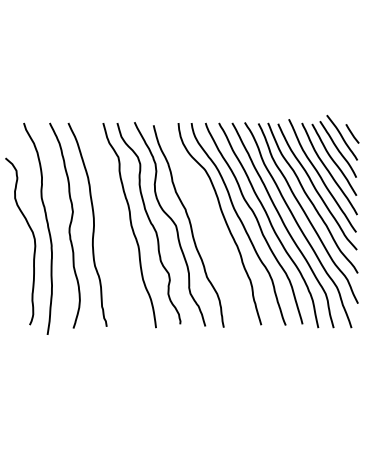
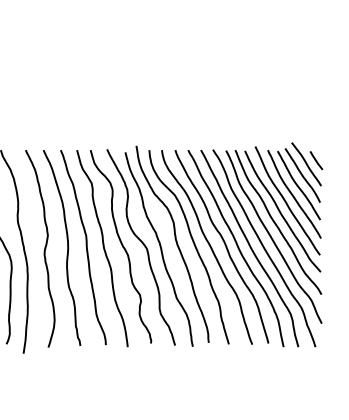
curve: (206, 220) -> (176, 243), added
curve: (112, 224) -> (85, 247), added

